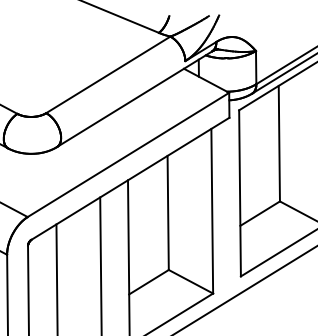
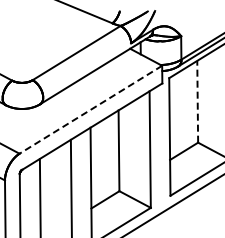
line: (279, 143) -> (197, 101), solid -> dashed
line: (127, 154) -> (90, 109), solid -> dashed

